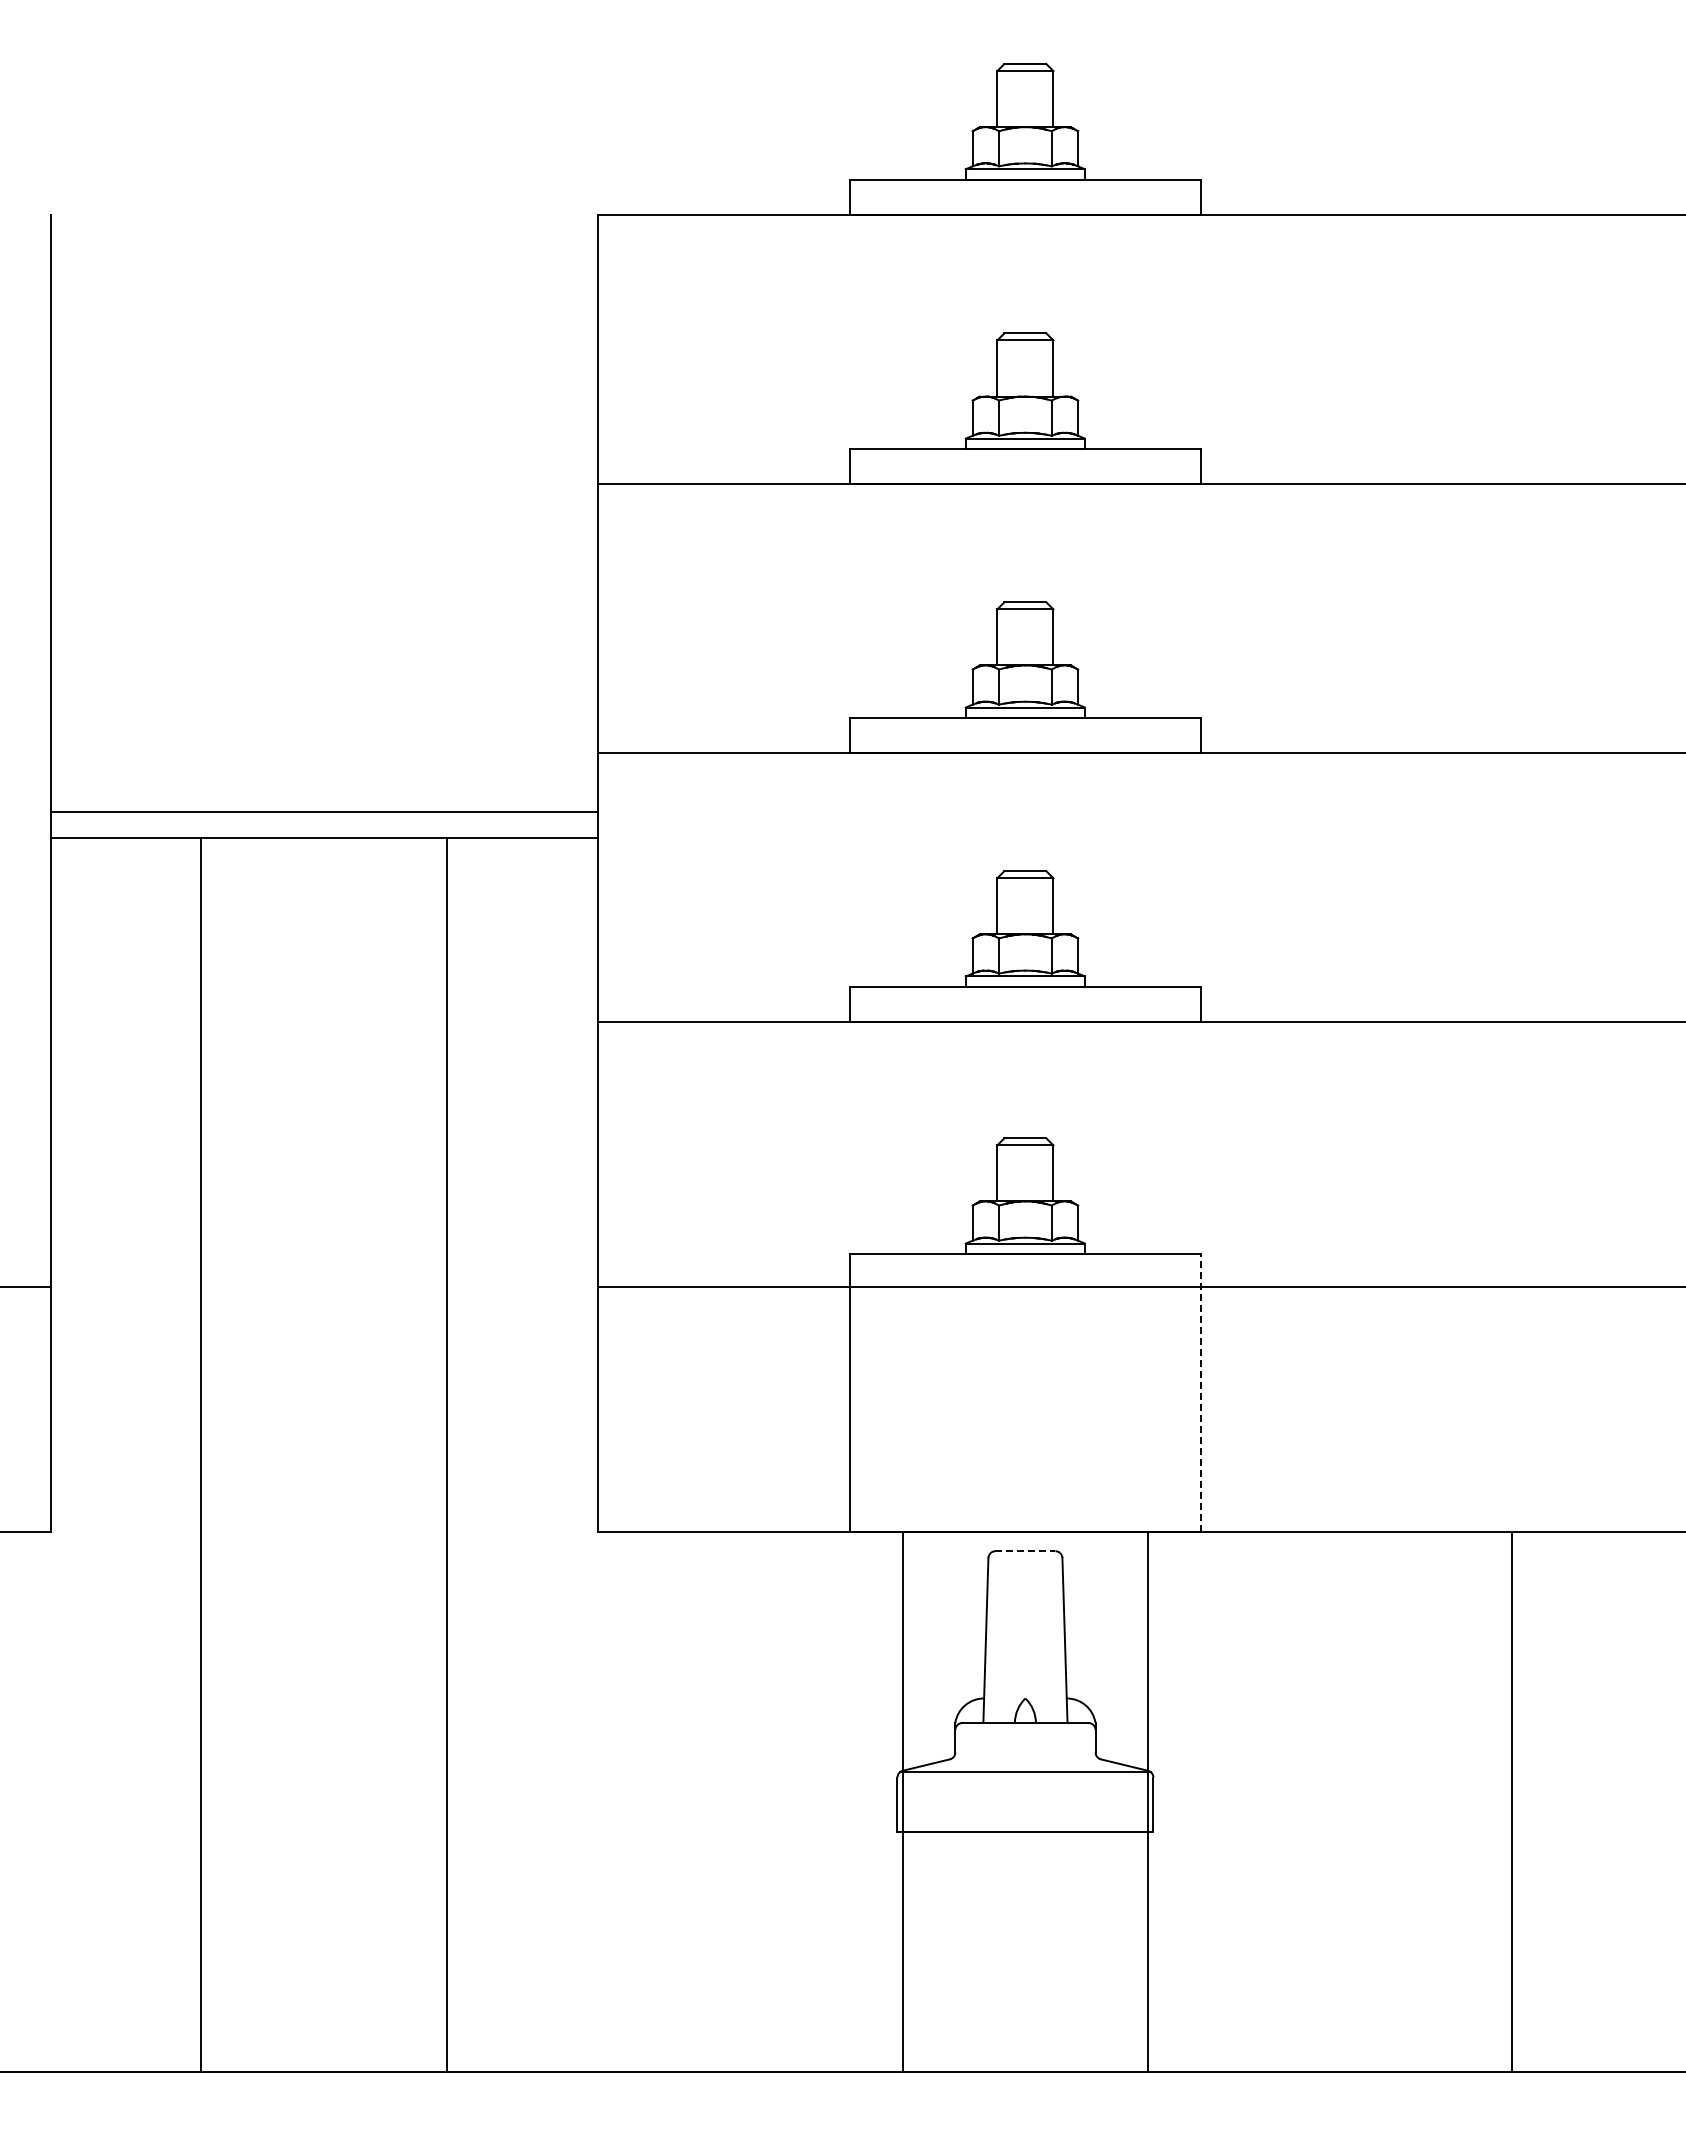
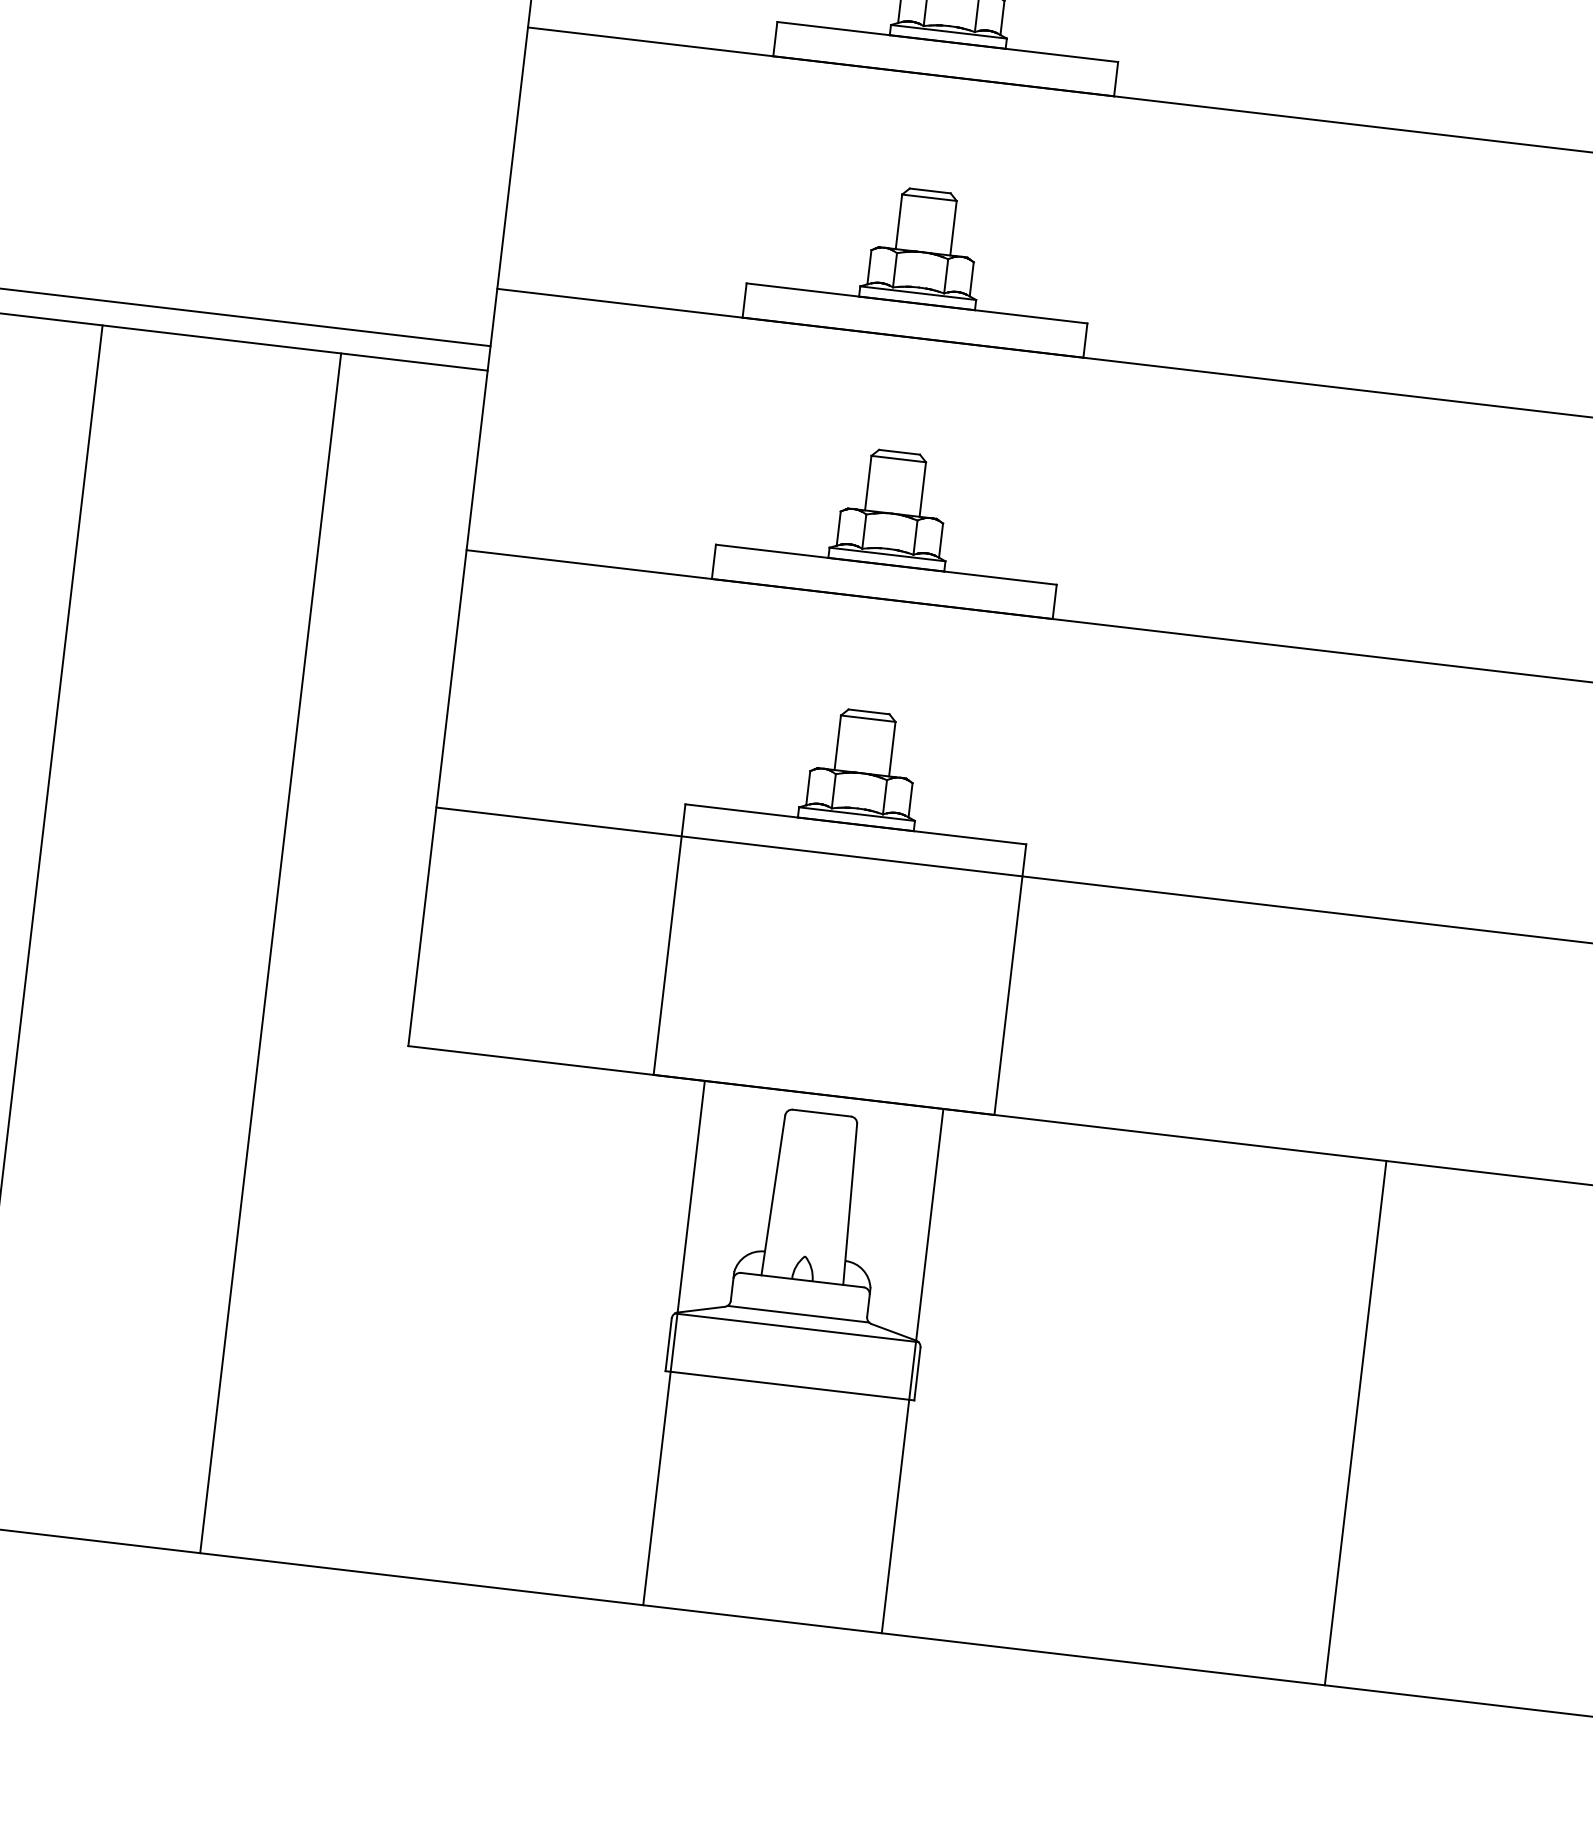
line: (1200, 1392) -> (1010, 978), dashed -> solid
line: (1025, 1551) -> (821, 1113), dashed -> solid
line: (1025, 1758) -> (798, 1314), added
line: (1512, 1801) -> (1356, 1422), moved

